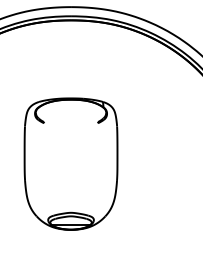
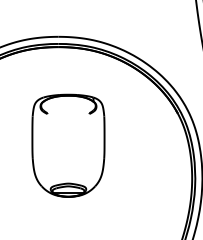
part: (71, 163) -> (68, 145), moved

